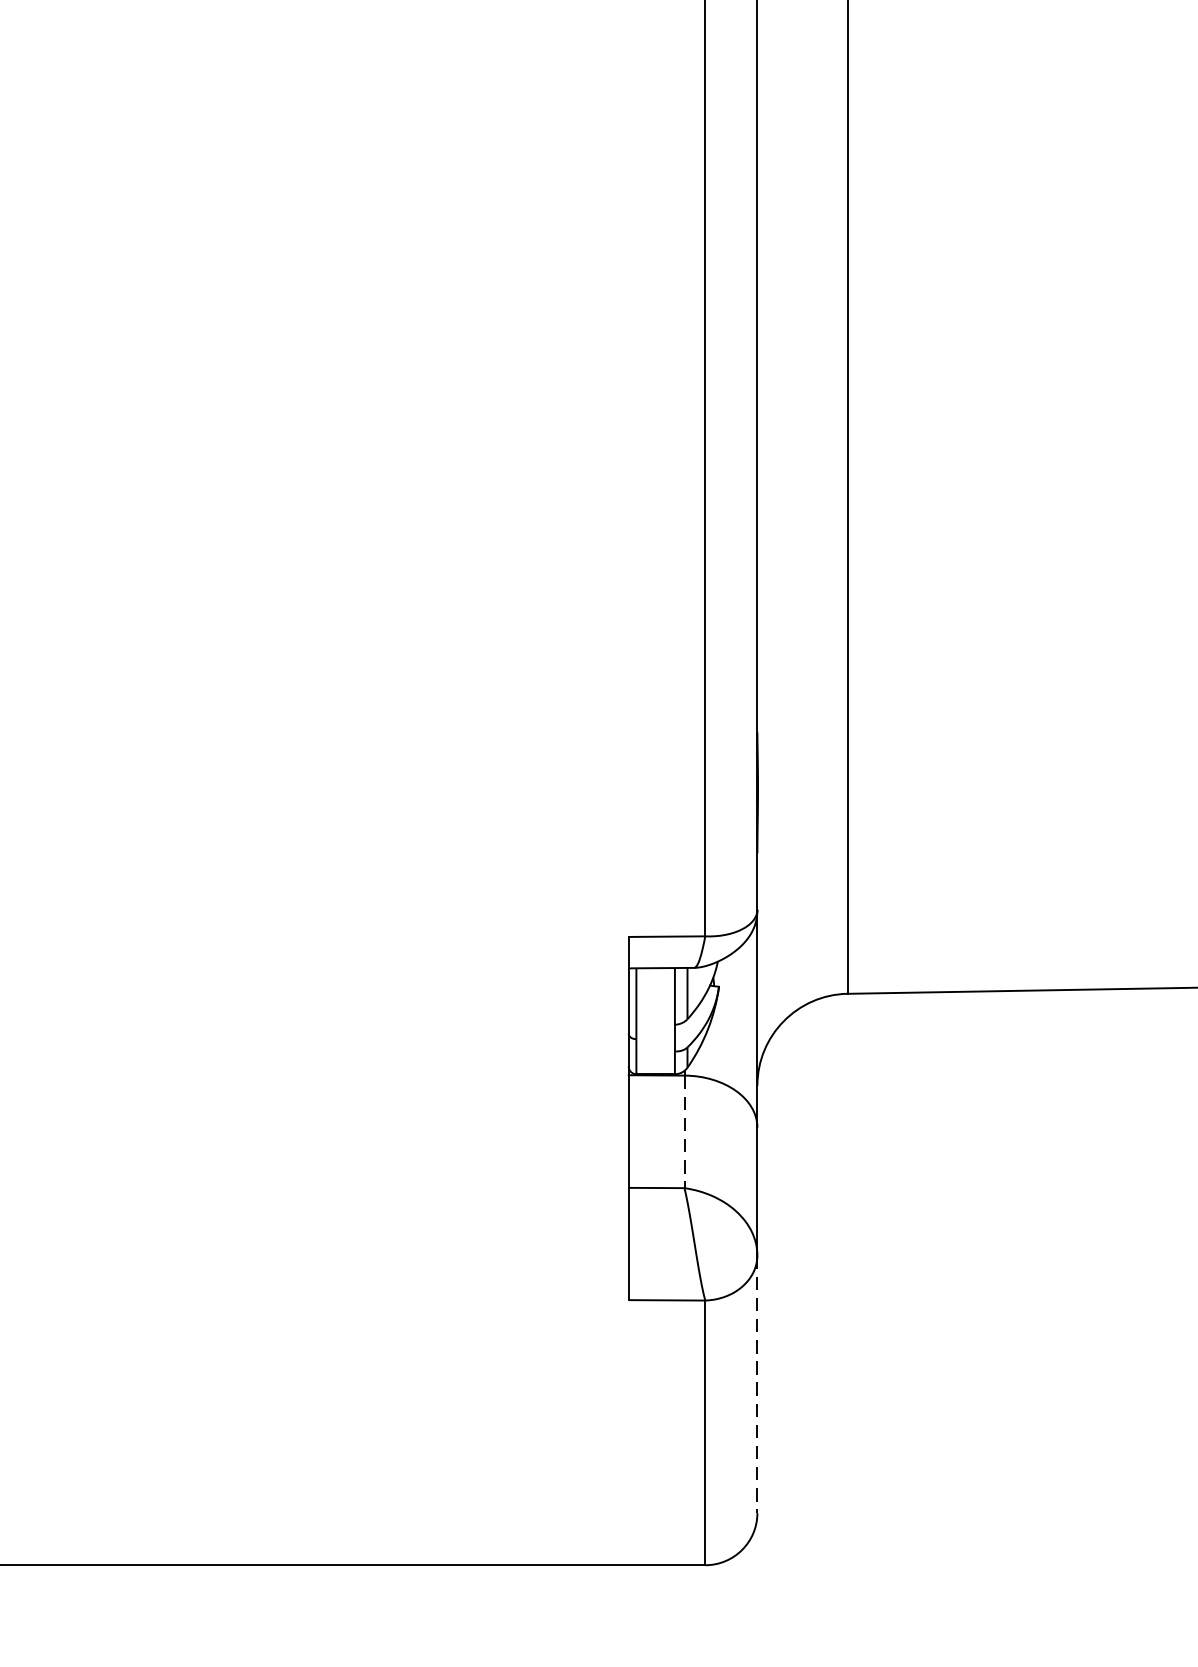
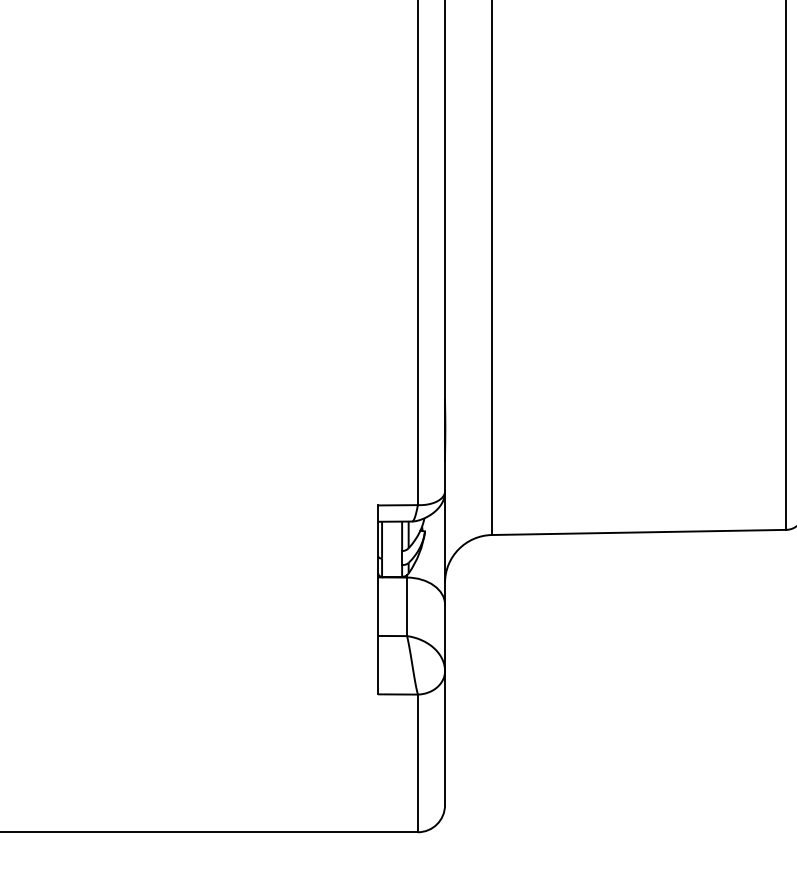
line: (685, 1133) -> (407, 607), dashed -> solid
line: (758, 1384) -> (445, 738), dashed -> solid

